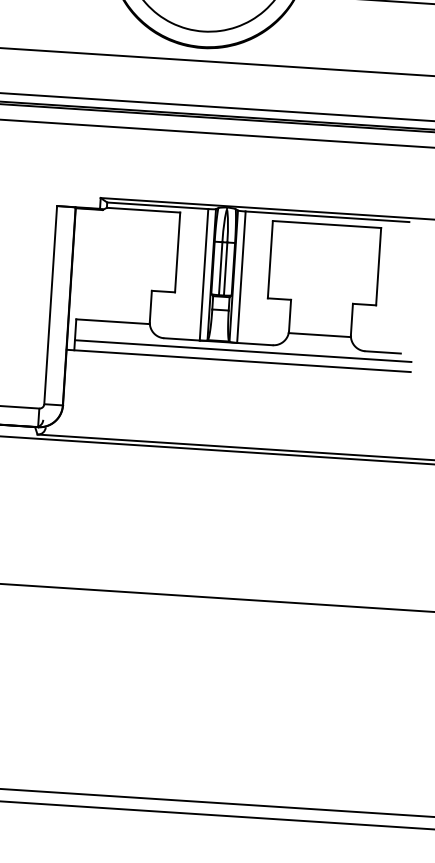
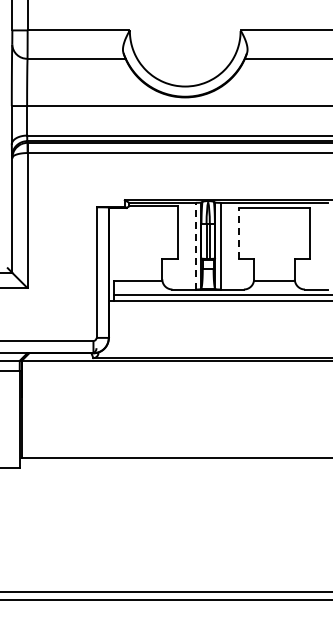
line: (270, 258) -> (238, 232), solid -> dashed
line: (203, 273) -> (195, 245), solid -> dashed

